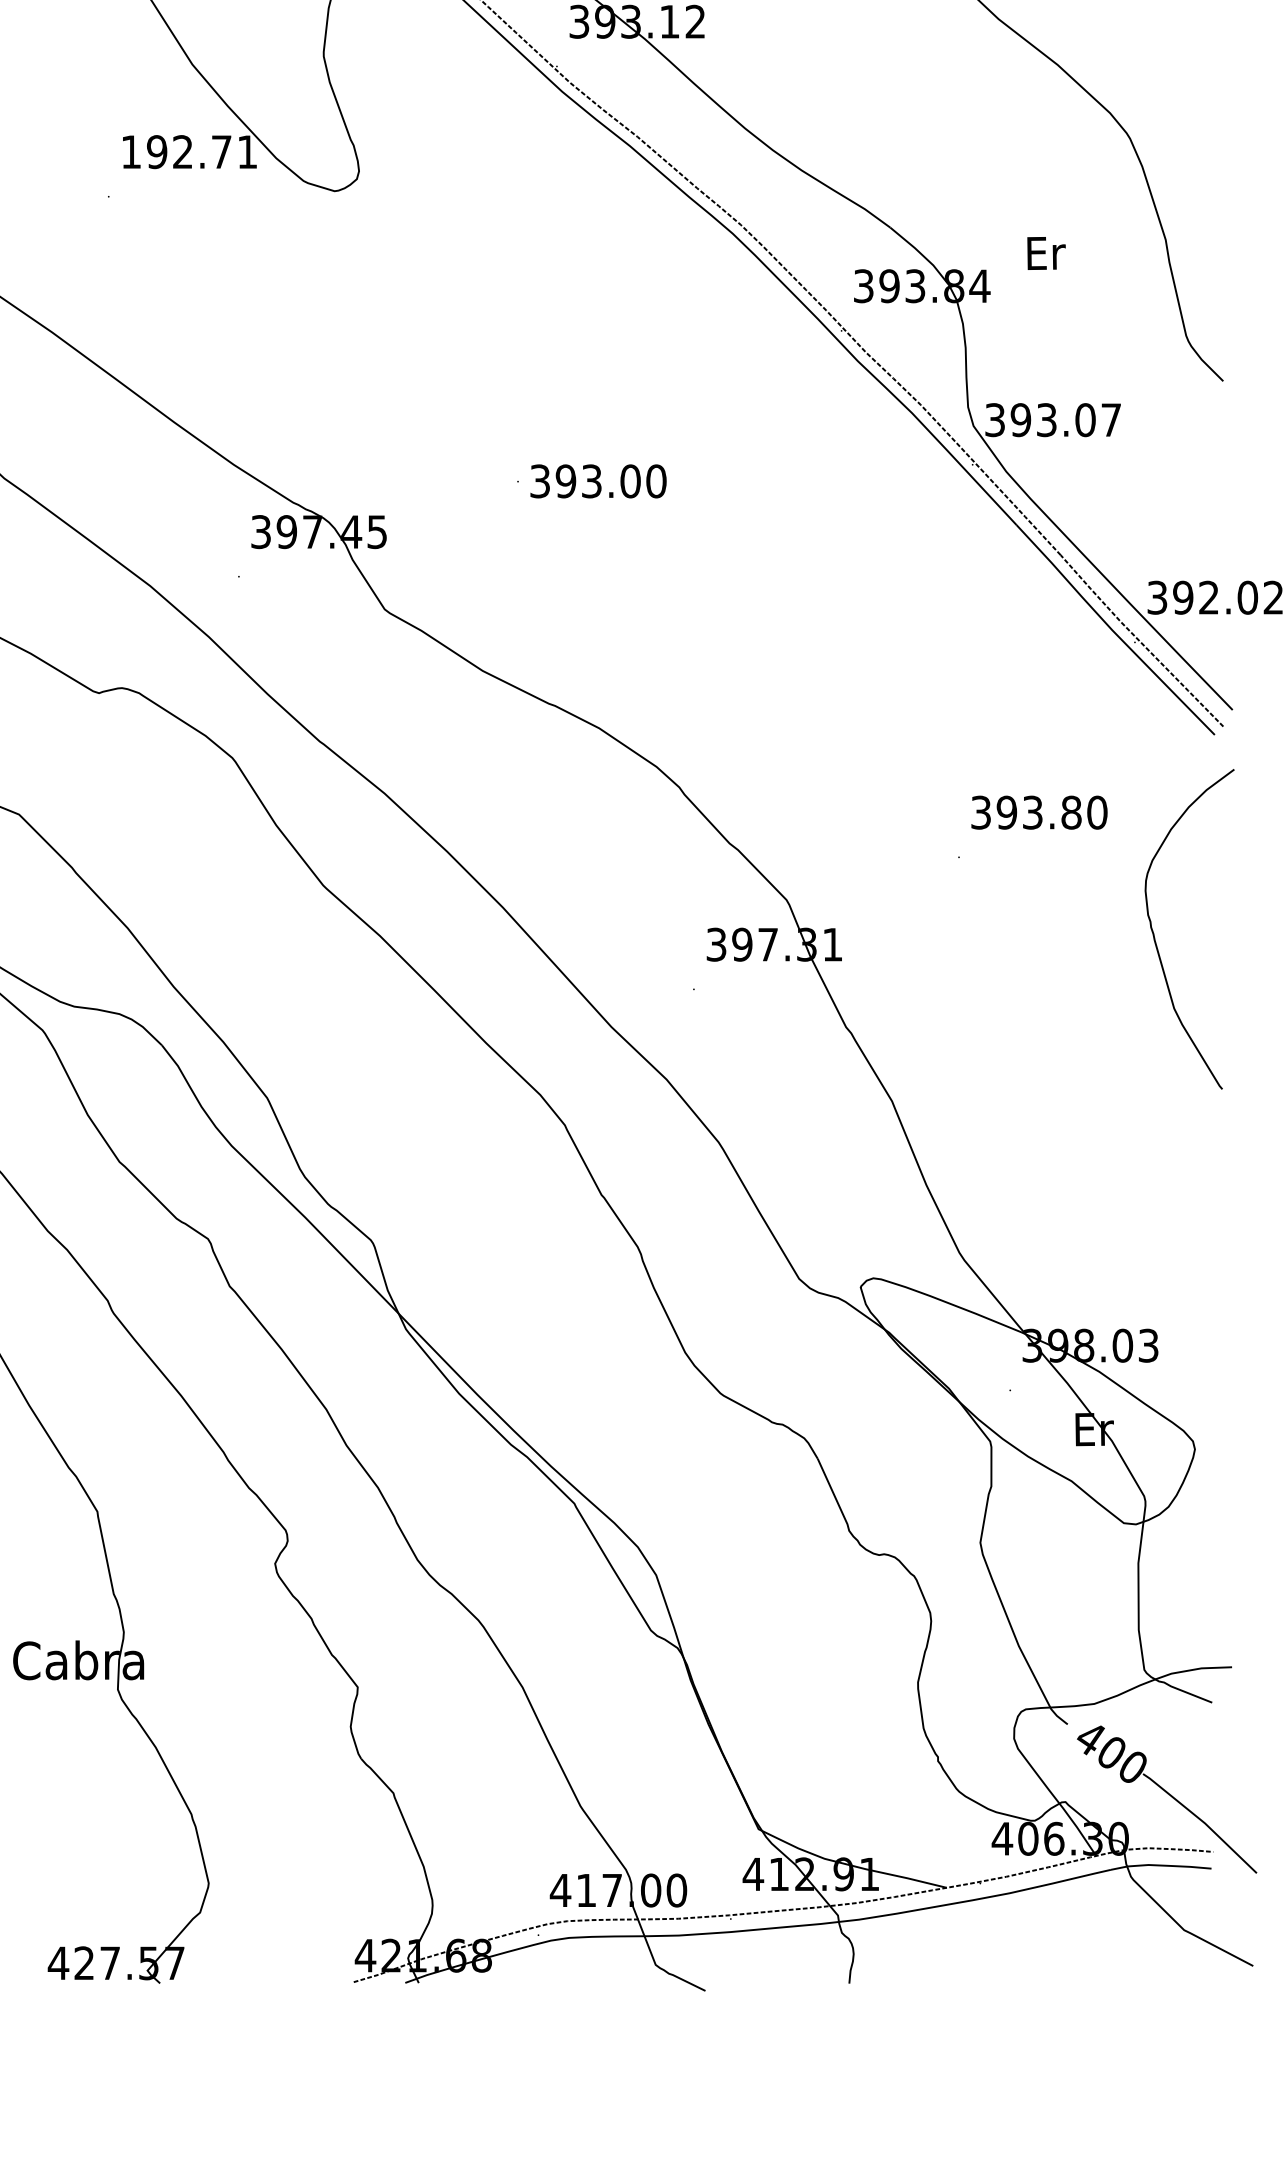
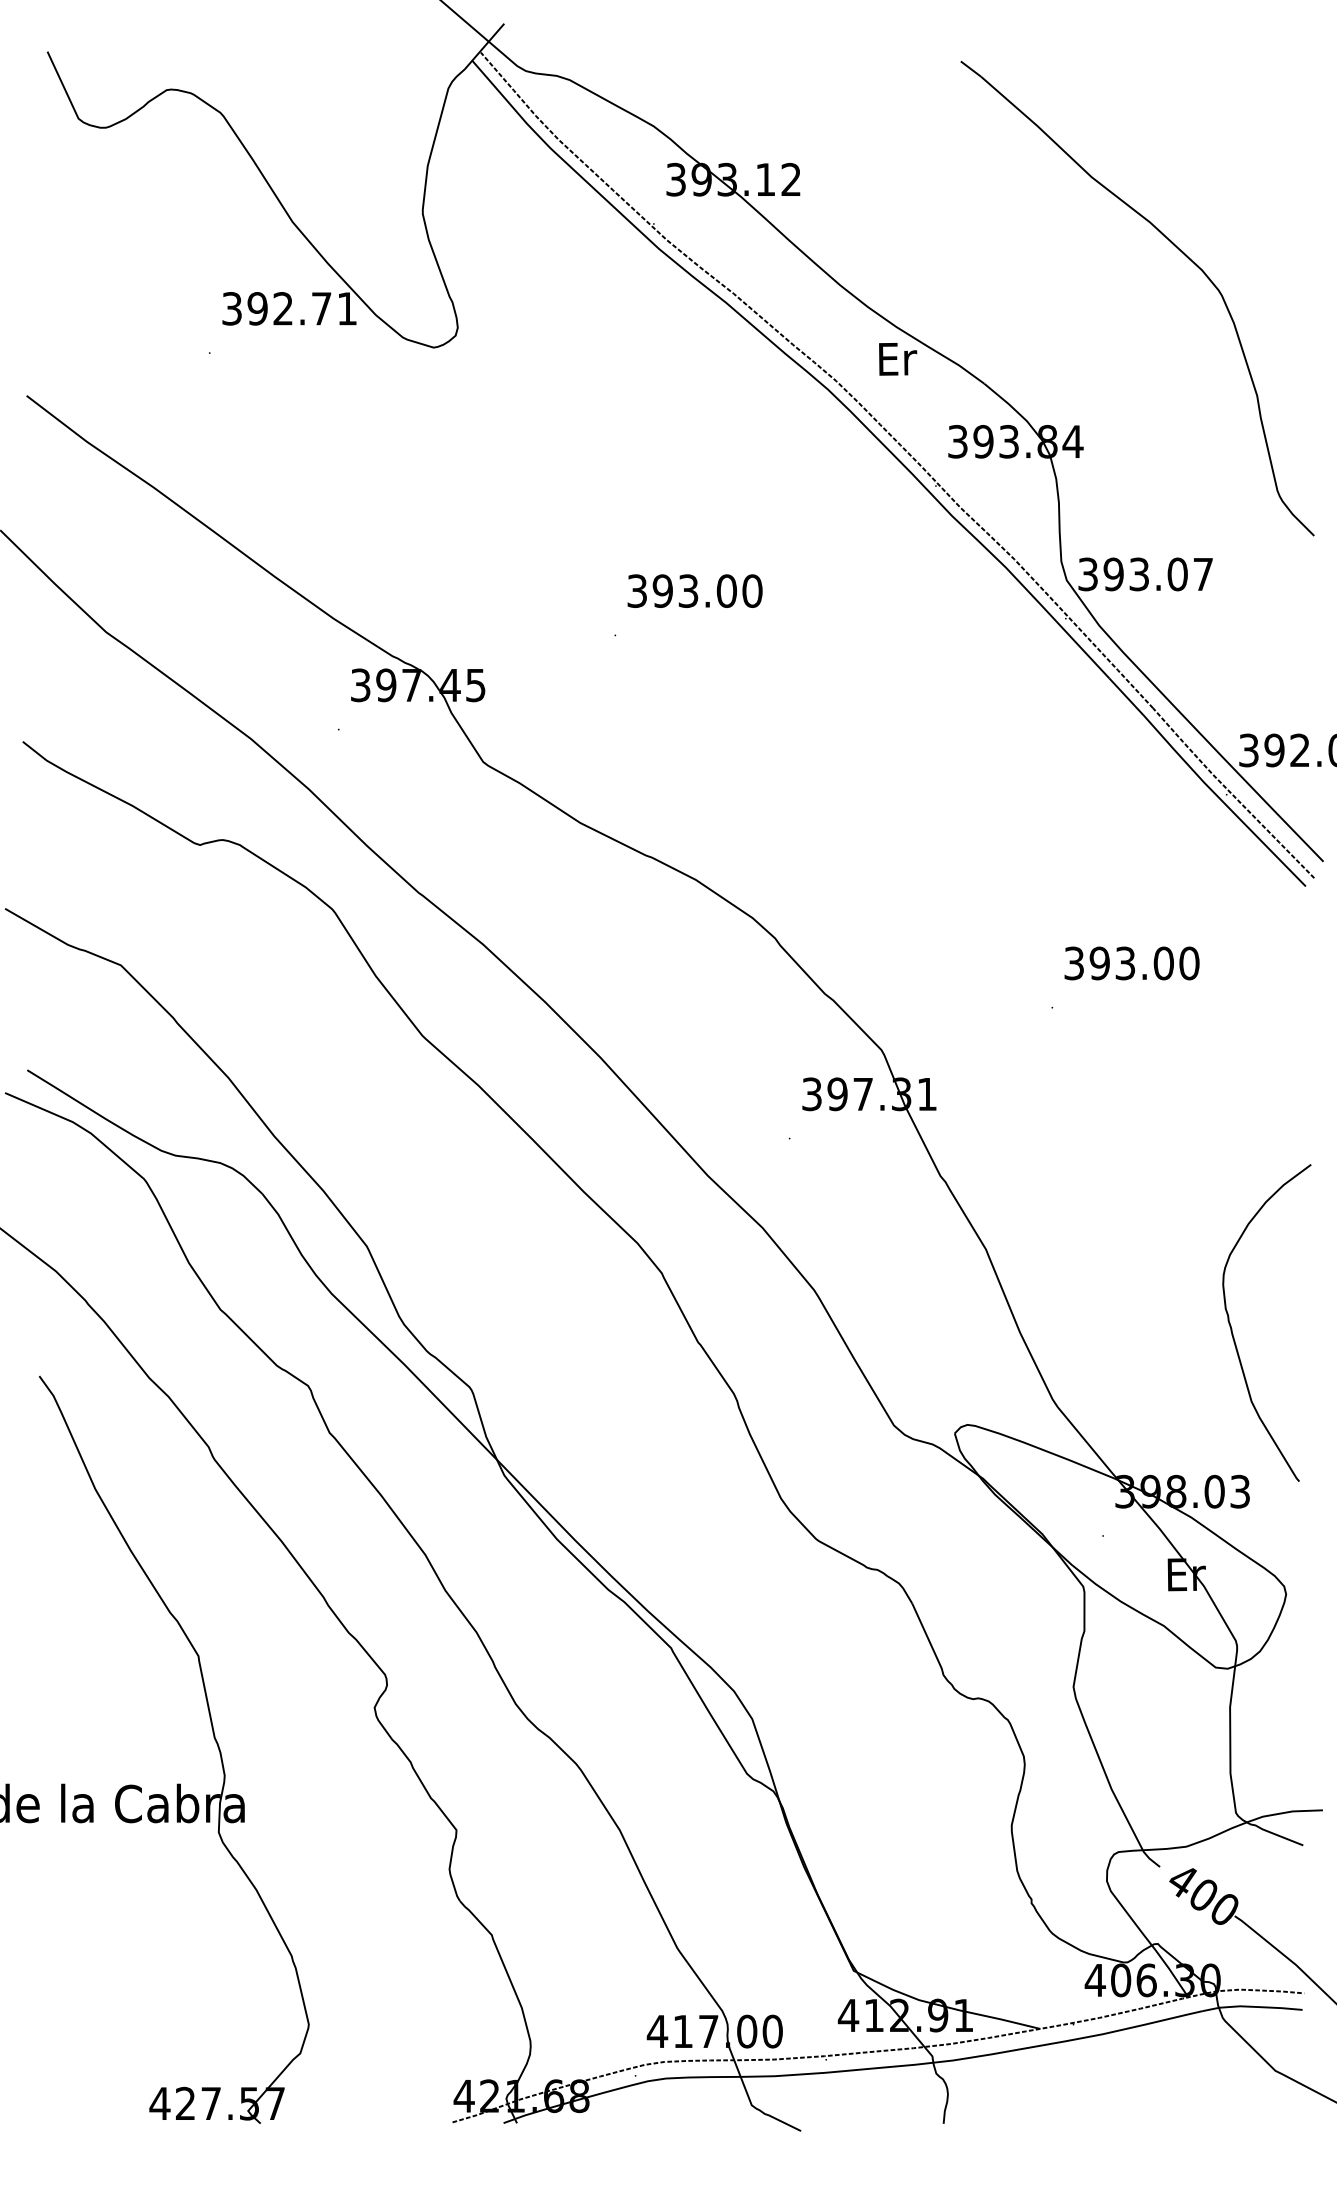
text: (130, 151) -> (231, 308), 192.71 -> 392.71
text: (1046, 253) -> (898, 359), moved
text: (597, 480) -> (694, 590), moved
text: (1071, 812) -> (1163, 963), 393.80 -> 393.00
curve: (1154, 934) -> (1232, 1328), moved

